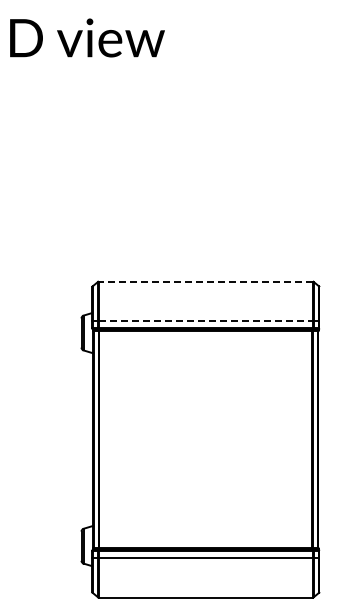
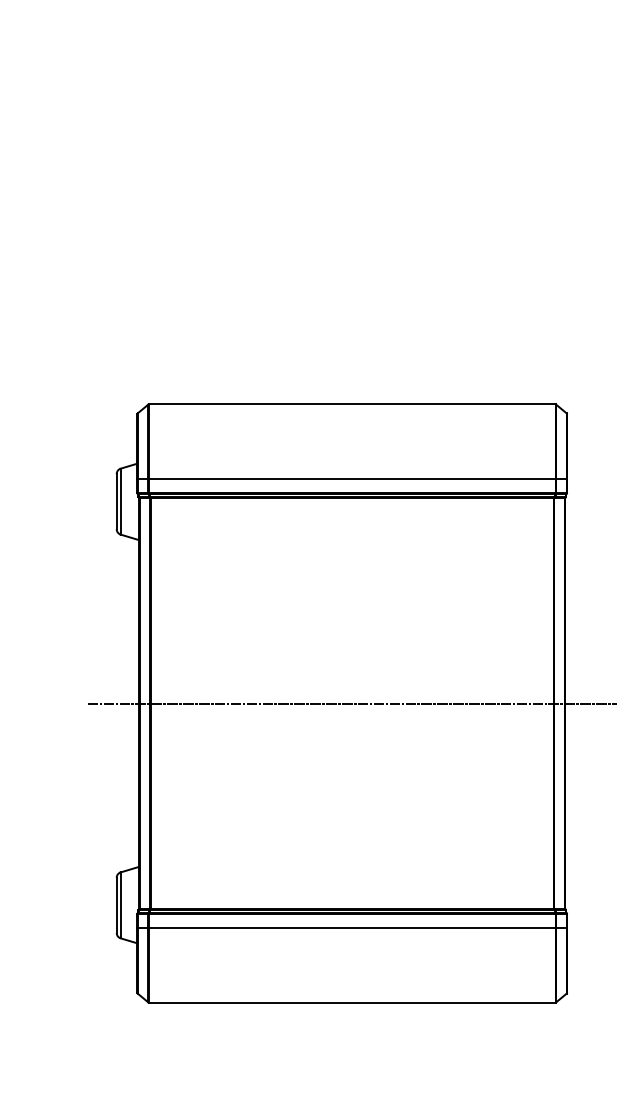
line: (205, 281) -> (351, 404), dashed -> solid
line: (206, 321) -> (353, 479), dashed -> solid
line: (205, 439) -> (351, 703), added

